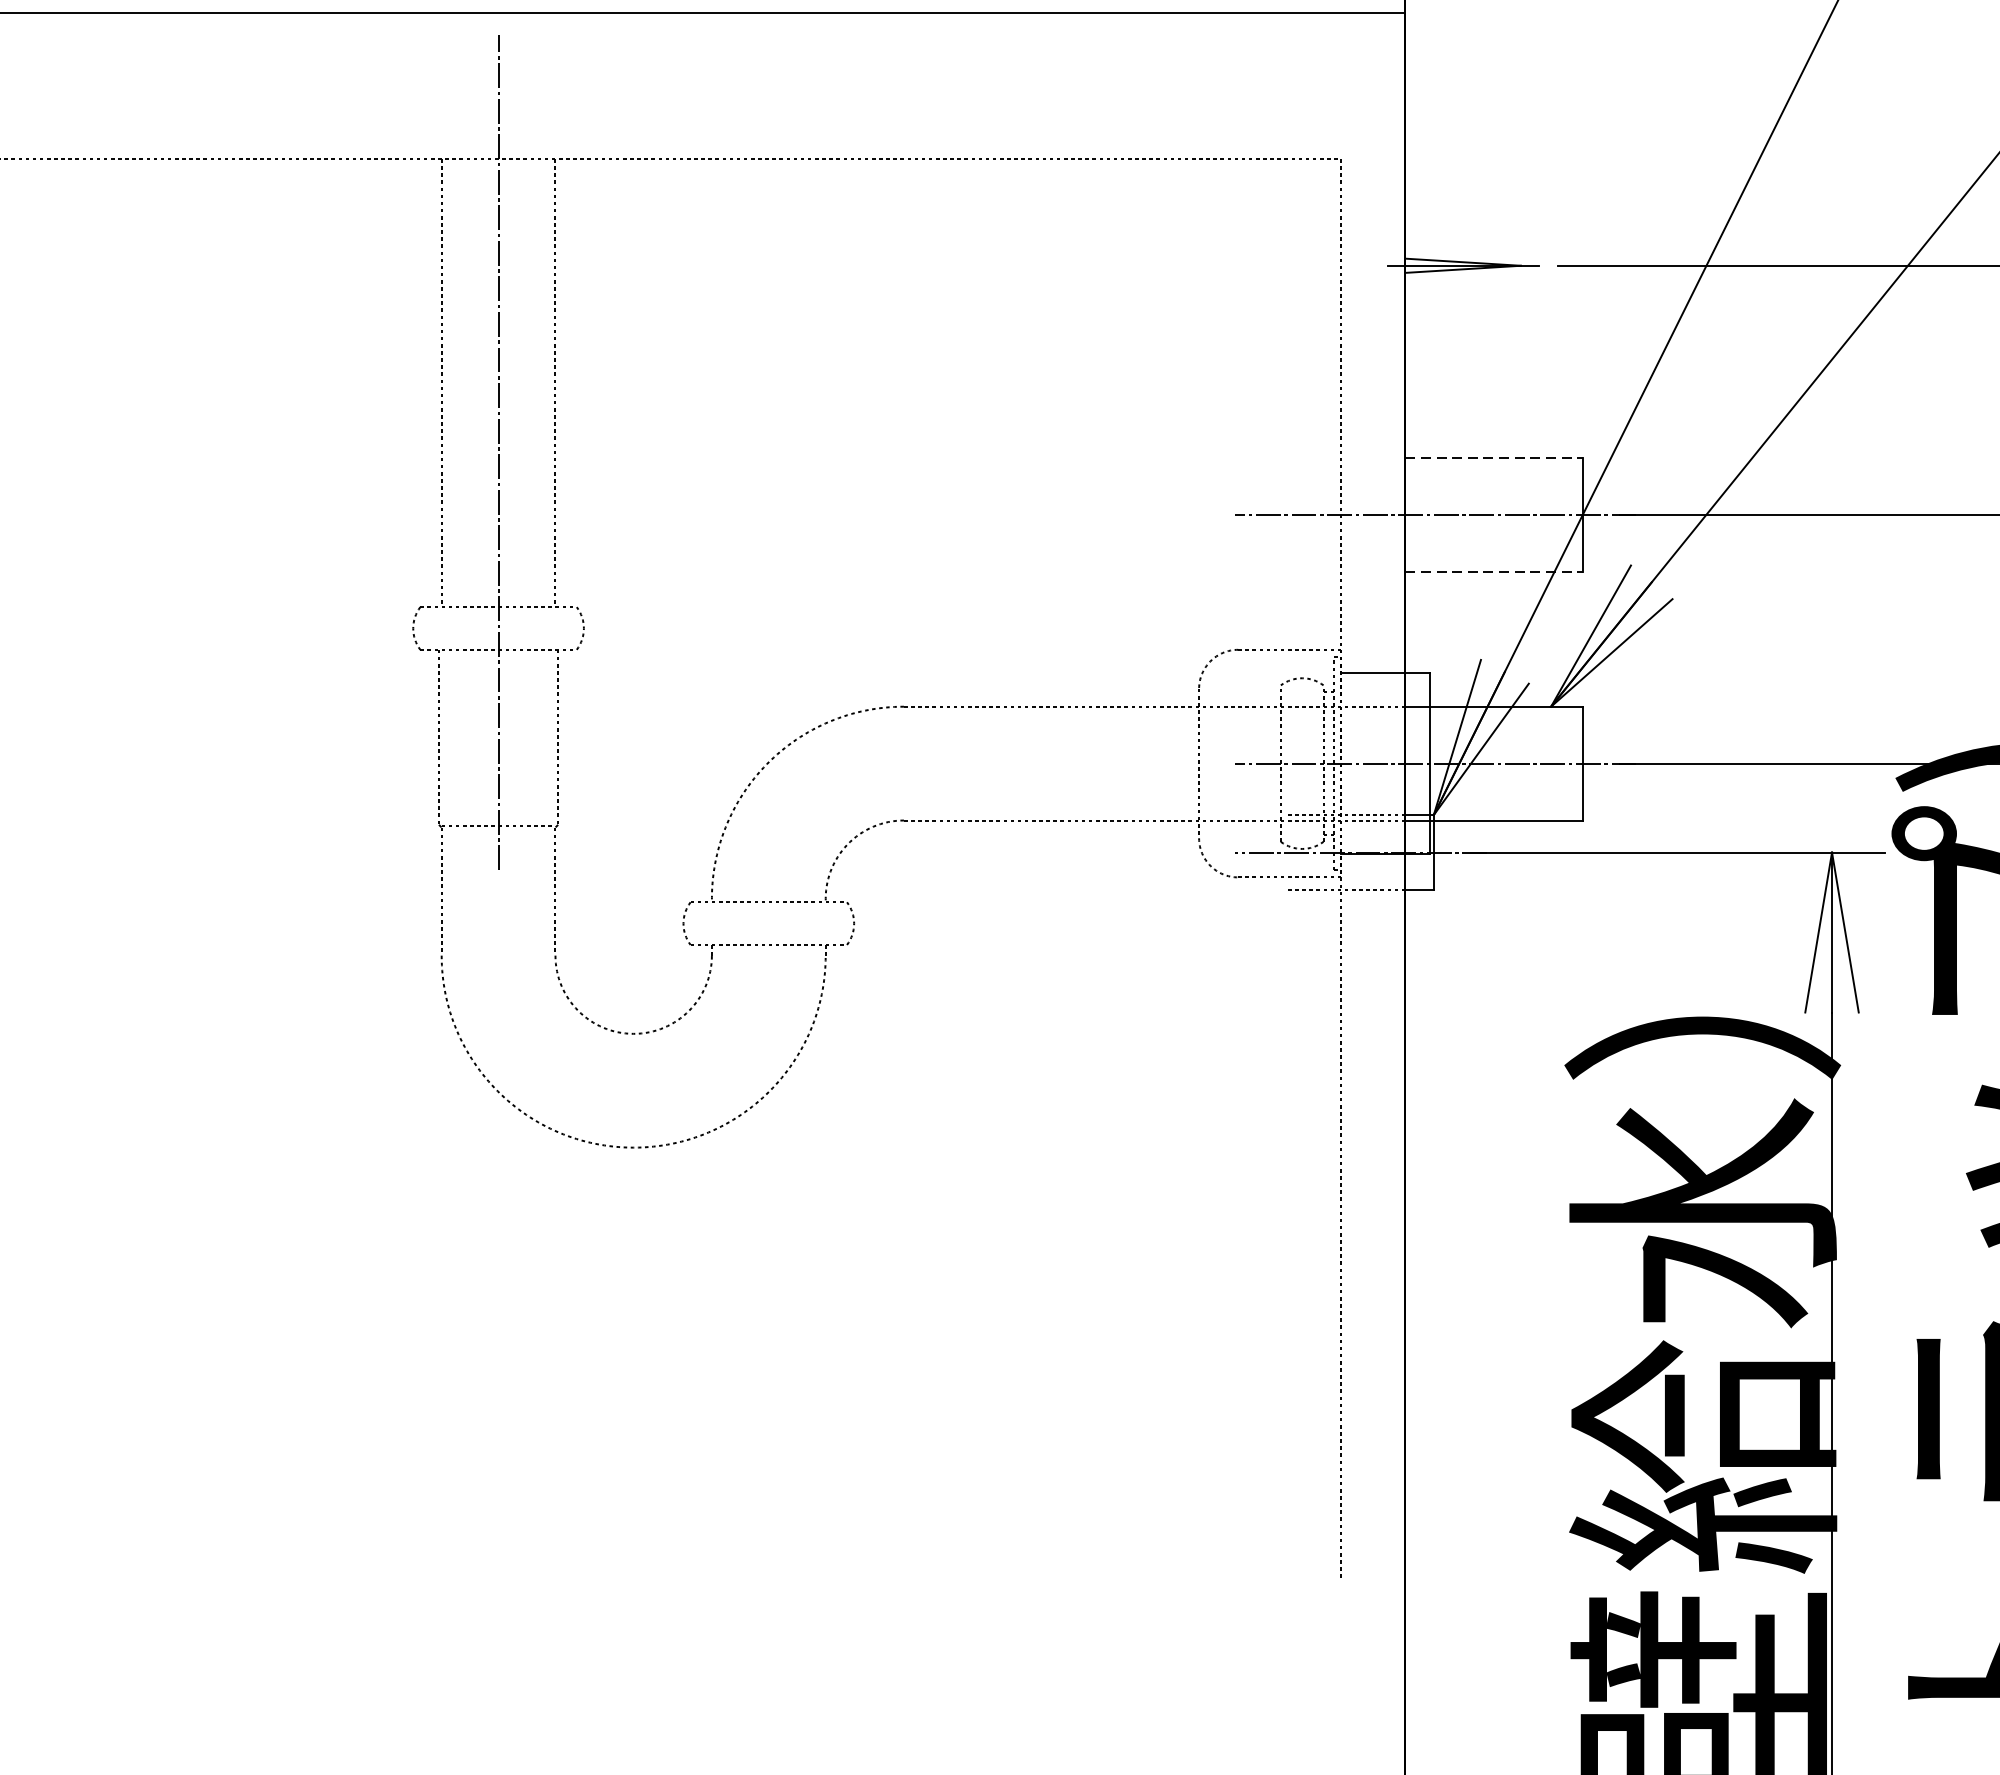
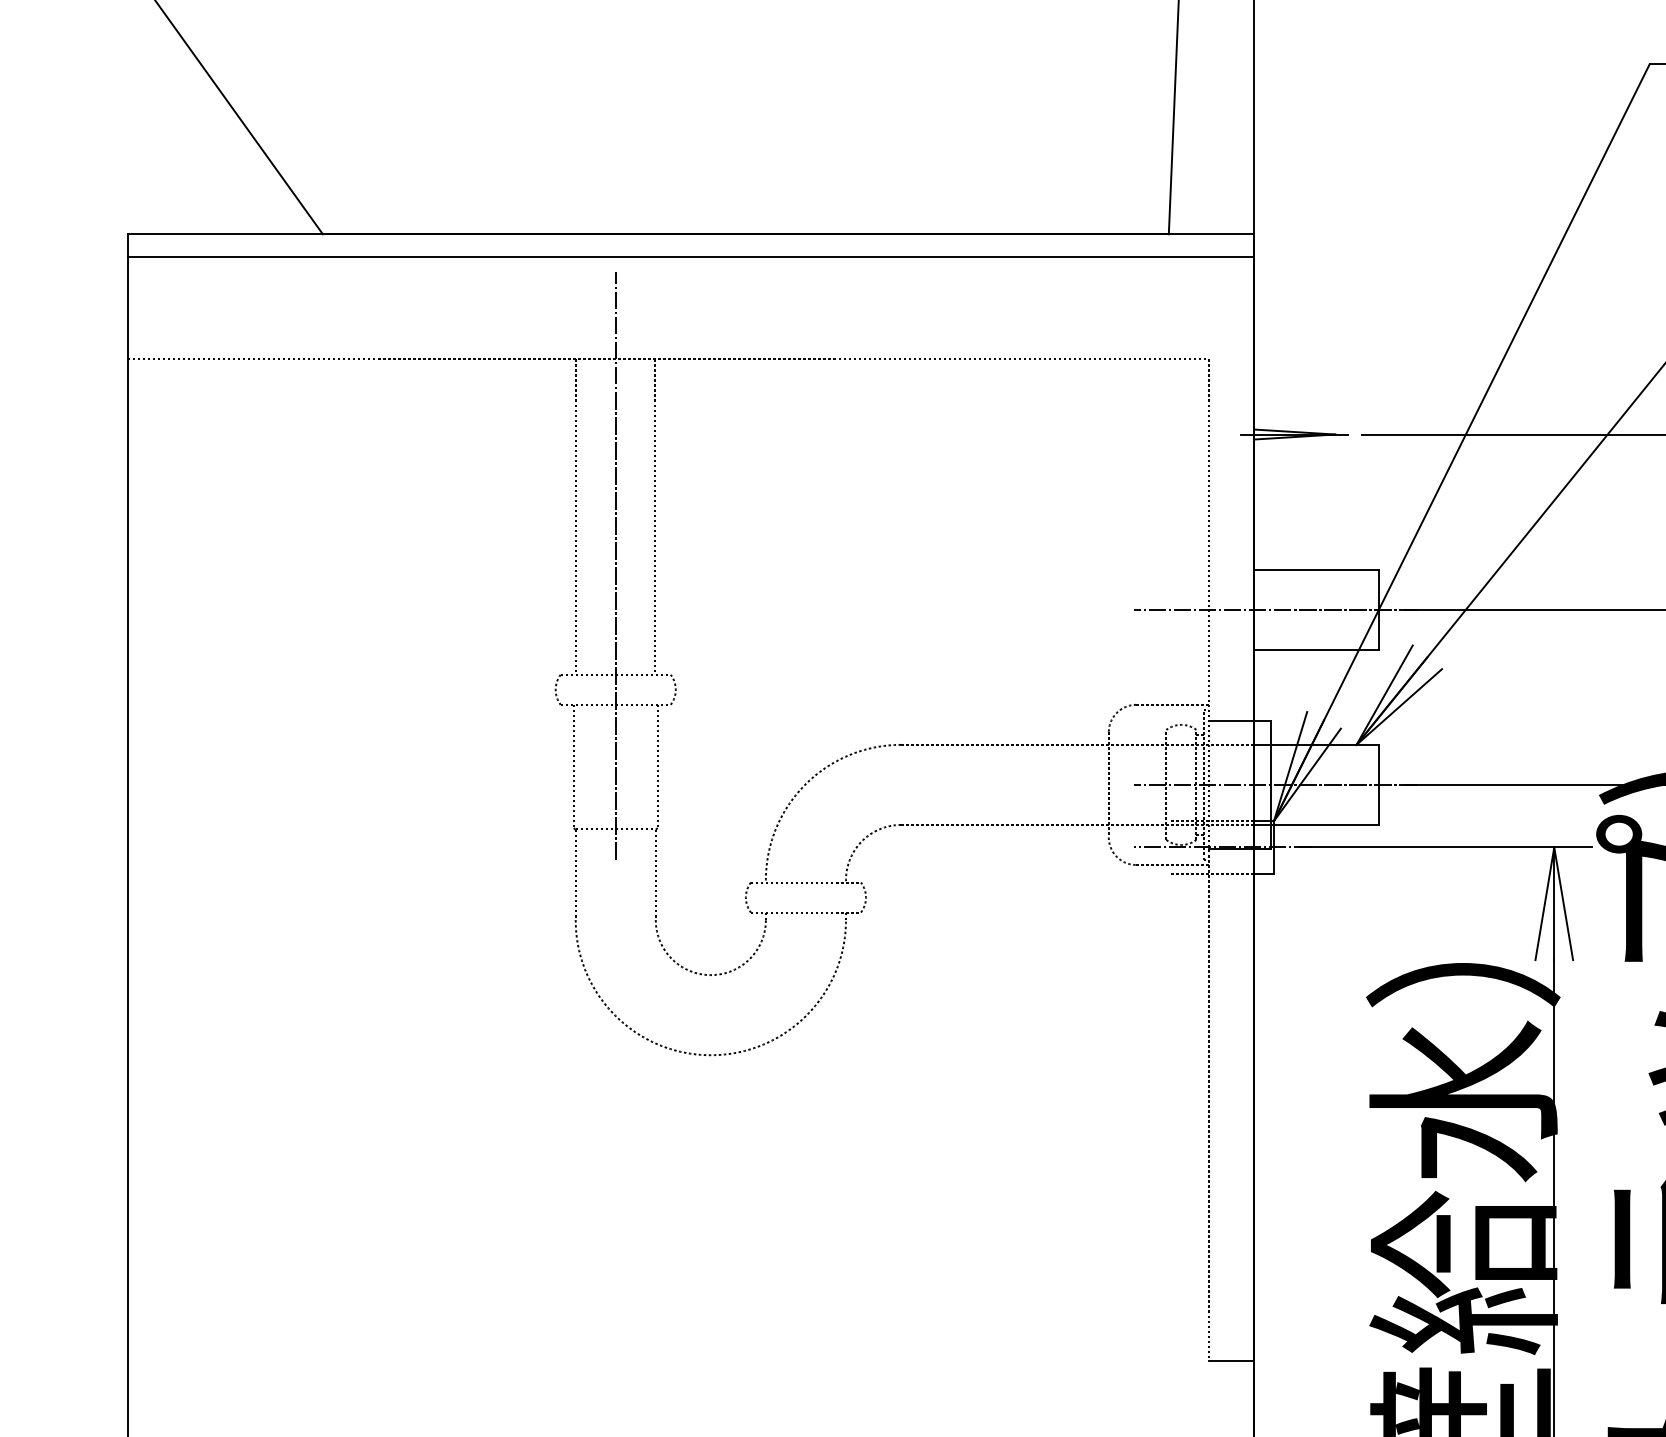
line: (1494, 457) -> (1316, 569), dashed -> solid
line: (1494, 571) -> (1316, 649), dashed -> solid
line: (1372, 1581) -> (1230, 1360), added

